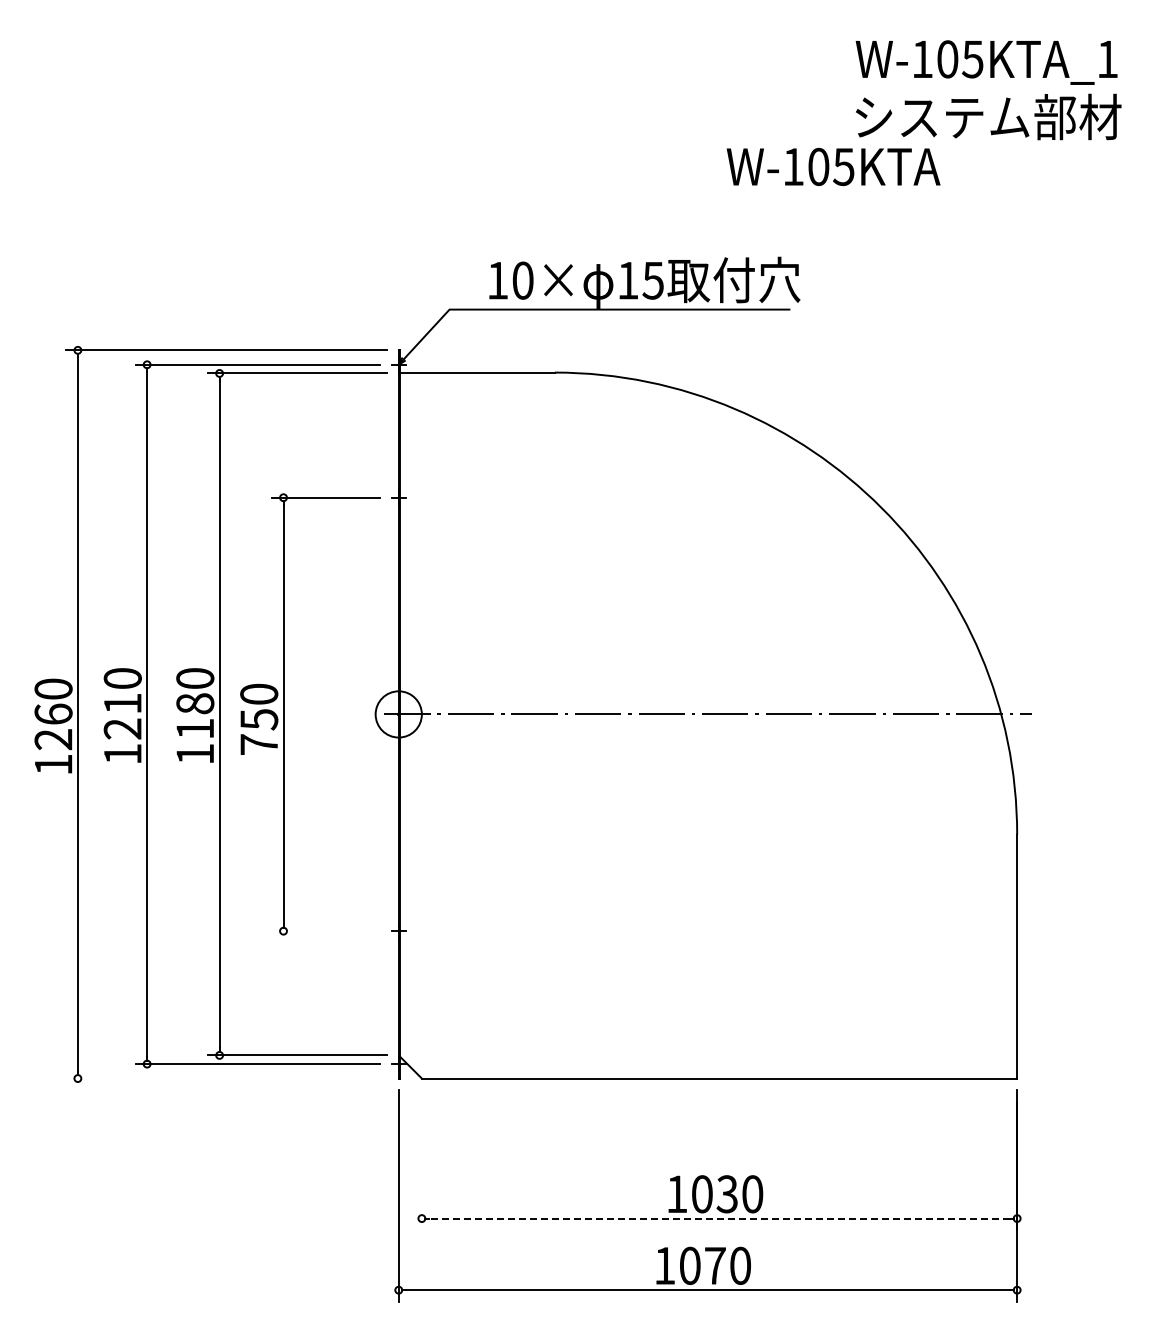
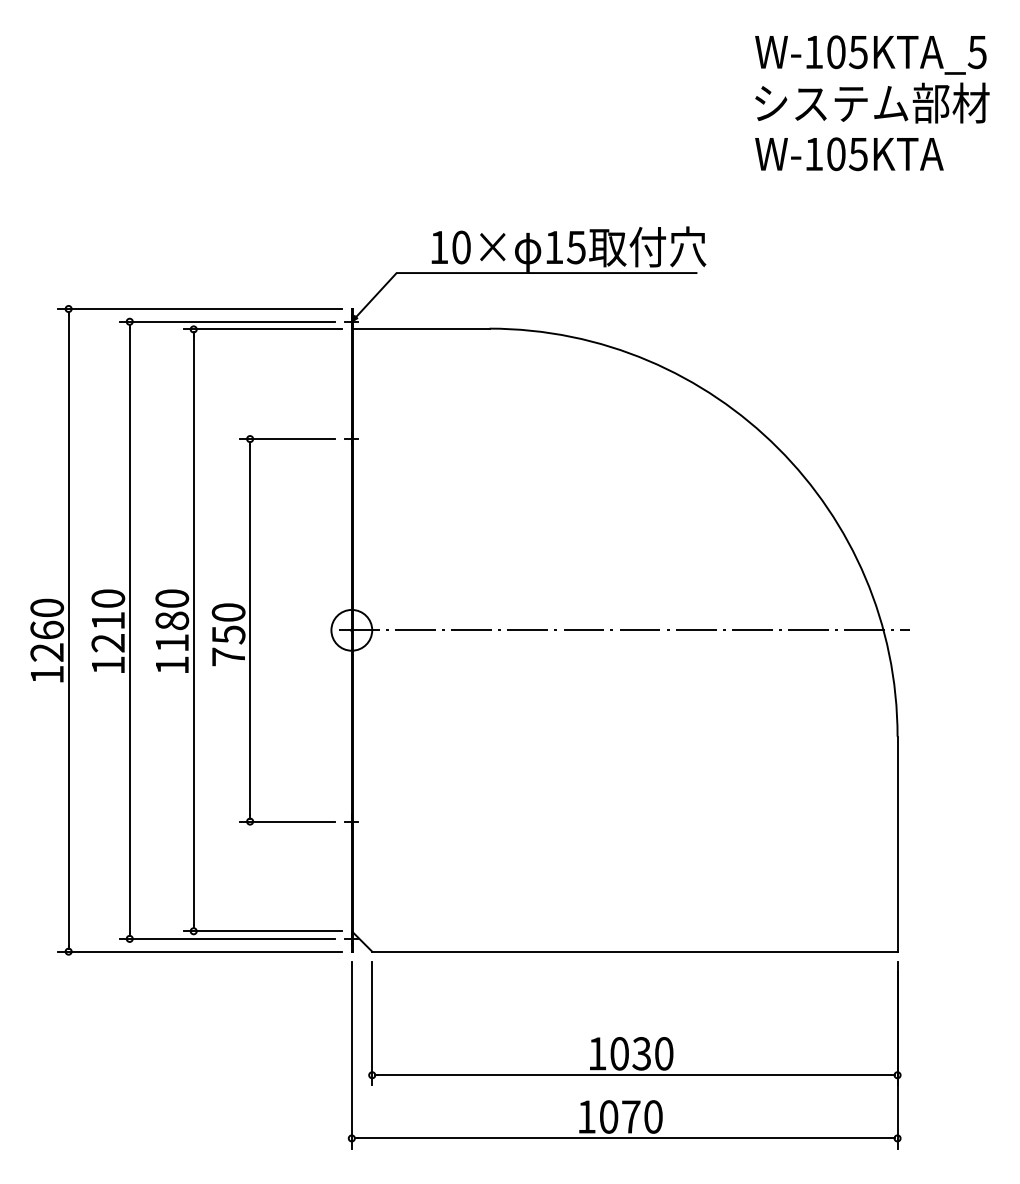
text: (1106, 59) -> (976, 52), W-105KTA_1 -> W-105KTA_5
text: (833, 166) -> (849, 153), moved
line: (325, 931) -> (287, 821), added
line: (226, 1078) -> (199, 951), added
line: (421, 1160) -> (371, 1023), added
line: (719, 1218) -> (634, 1075), dashed -> solid

